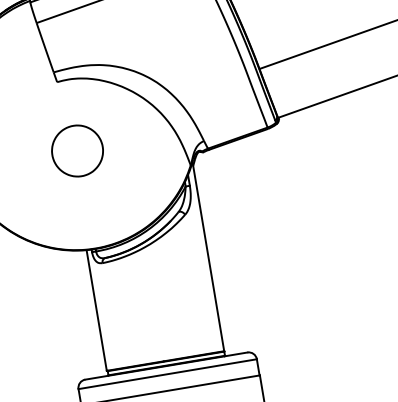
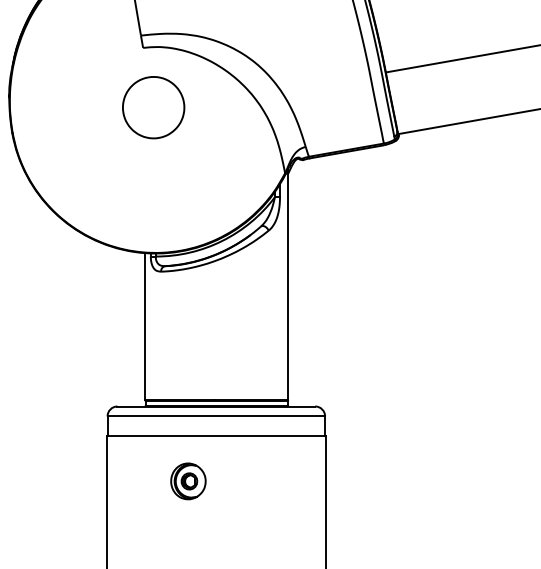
part: (77, 150) -> (153, 107), moved

